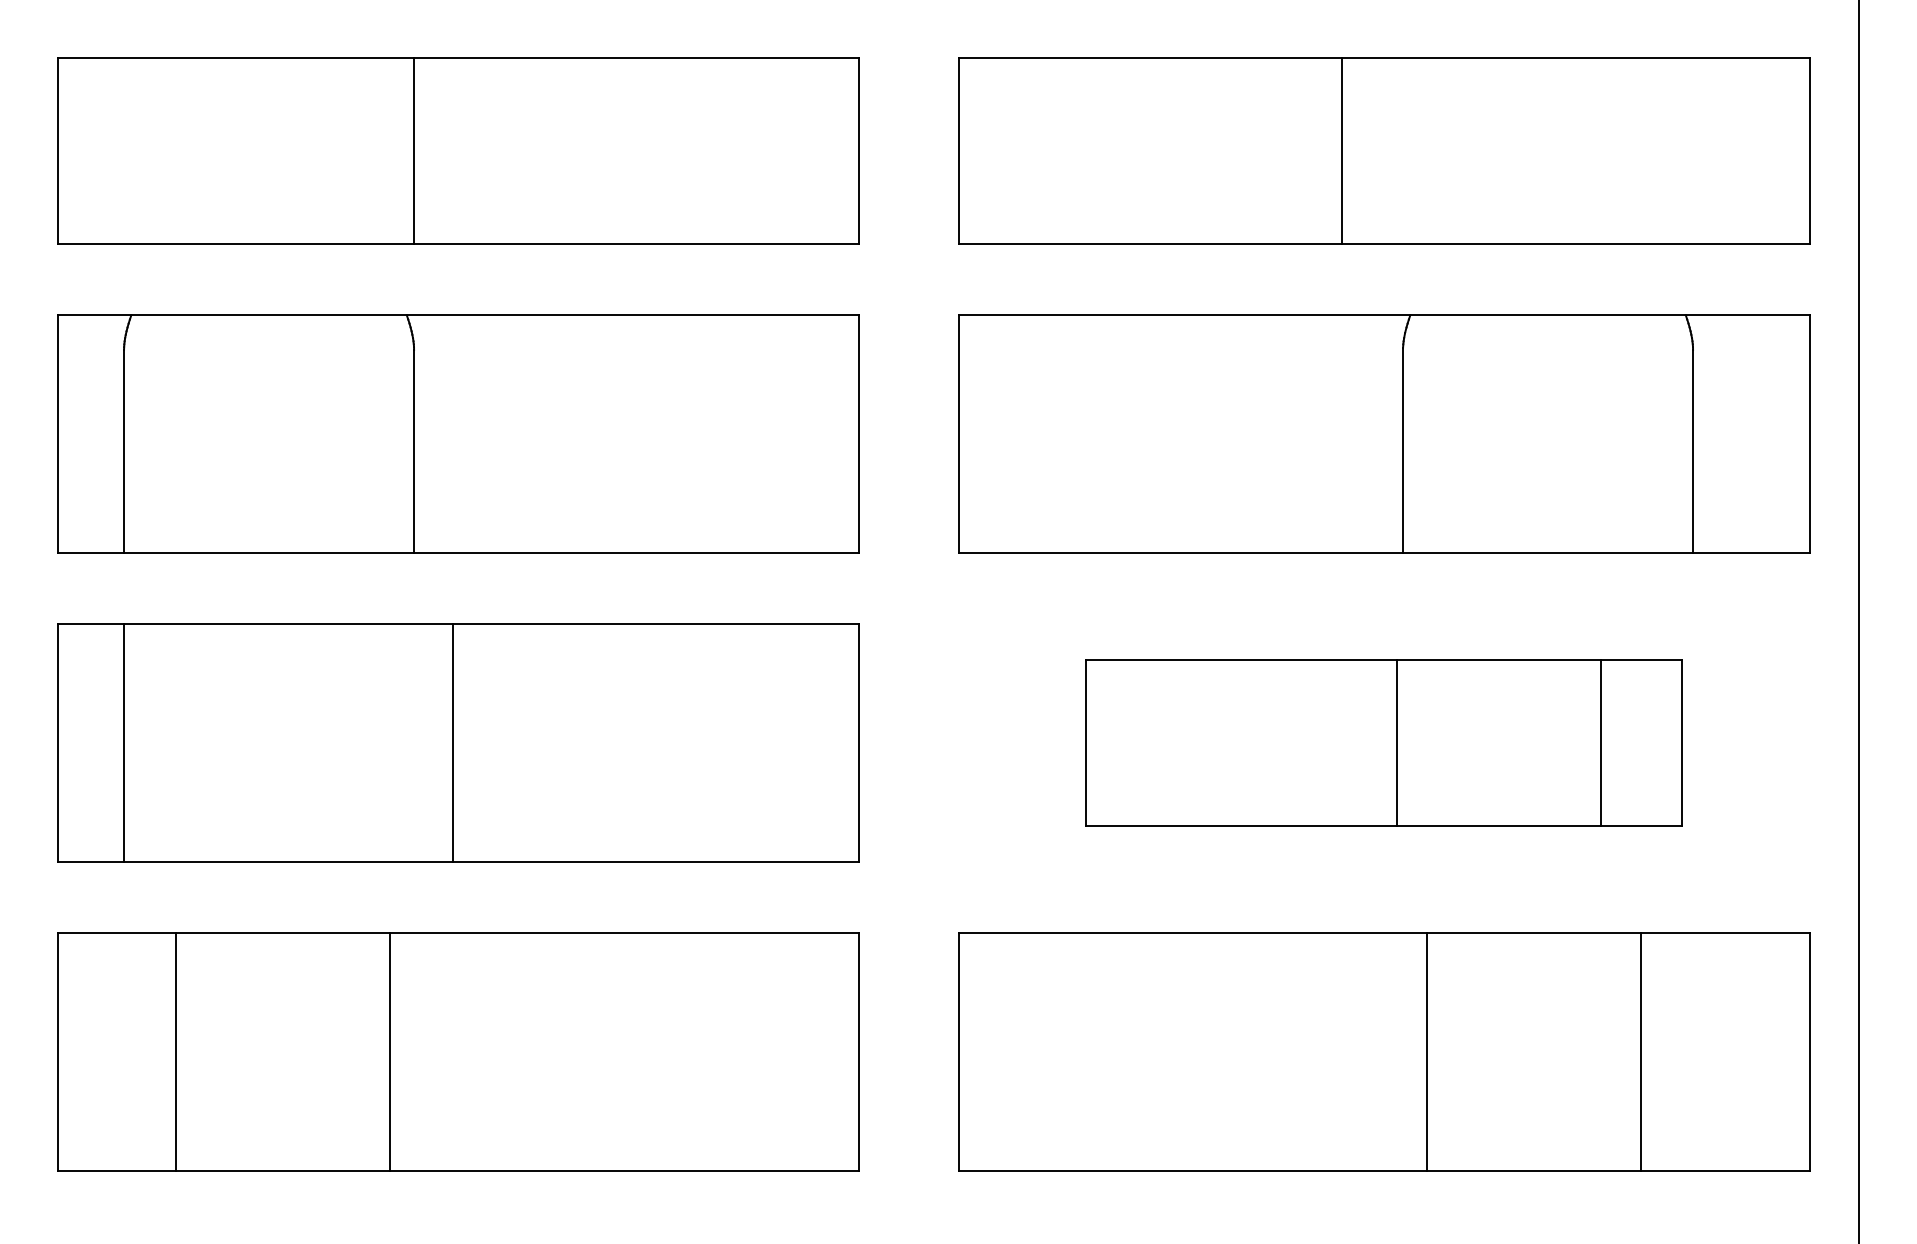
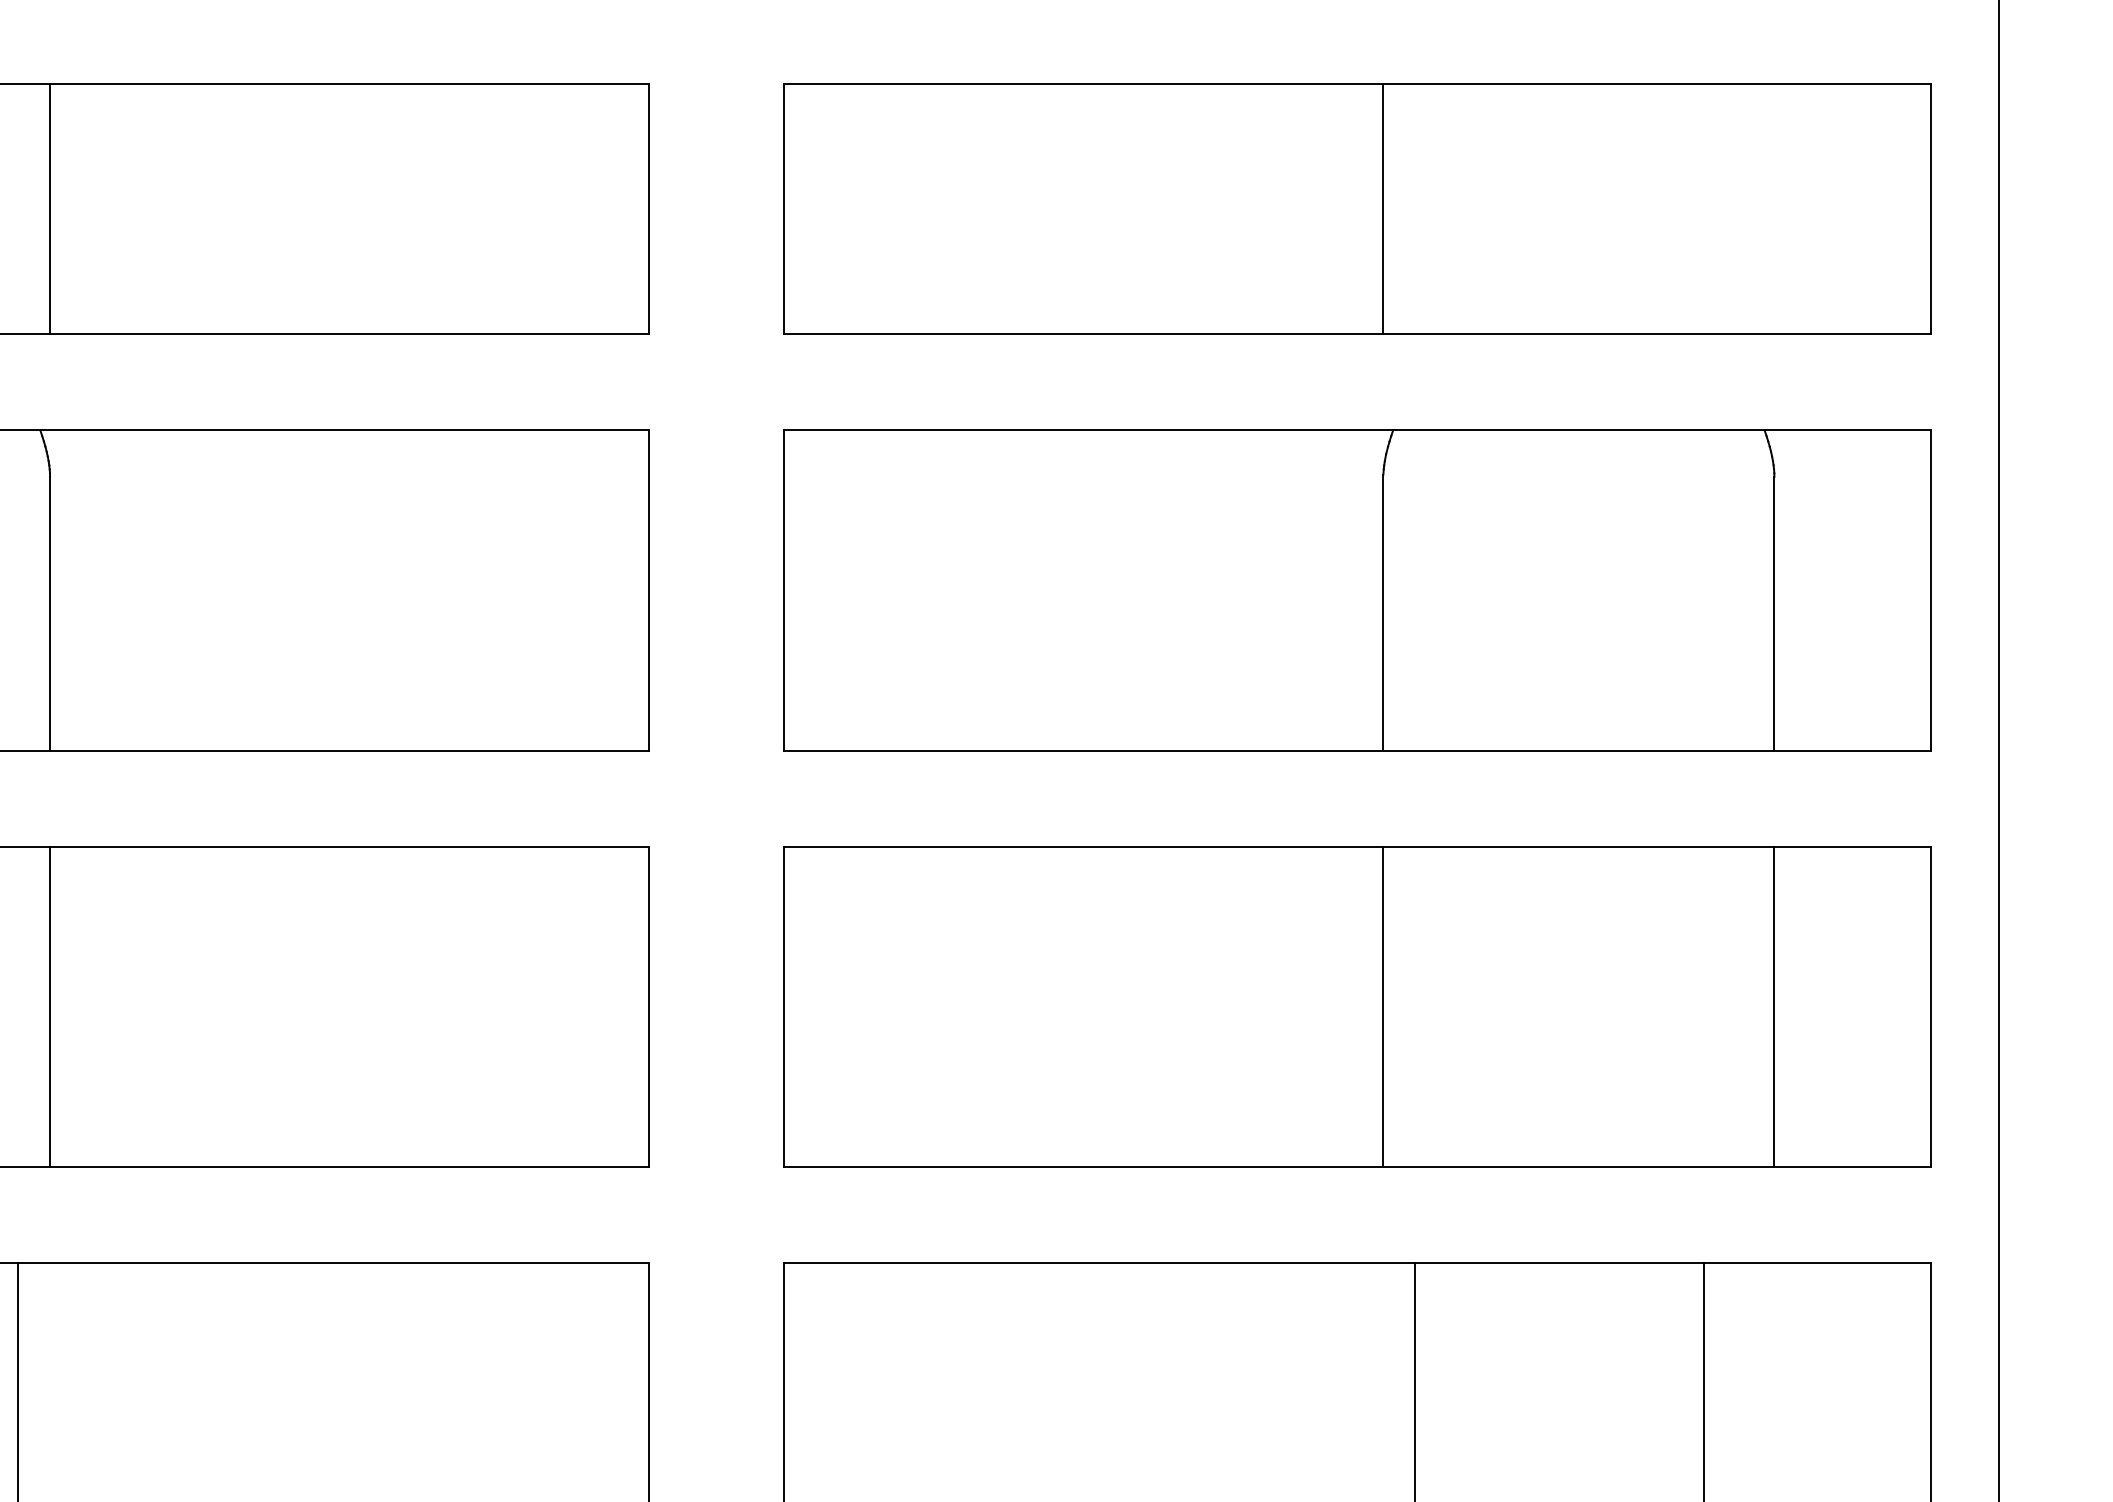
line: (1342, 150) -> (1384, 208), moved
line: (453, 742) -> (50, 1006), moved
part: (1384, 742) -> (1358, 1006), size x1.43

